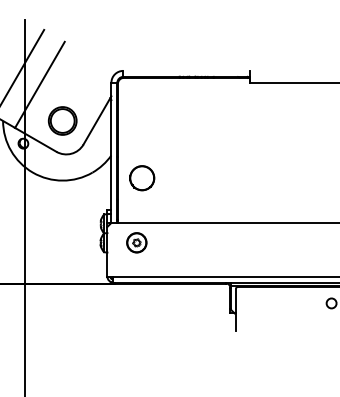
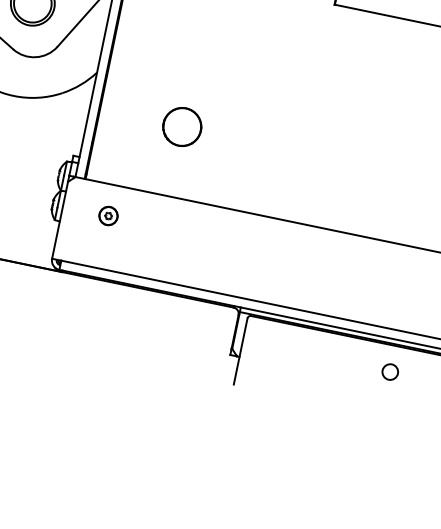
circle: (142, 178) -> (182, 127), moved
part: (136, 242) -> (108, 215), size x0.6

